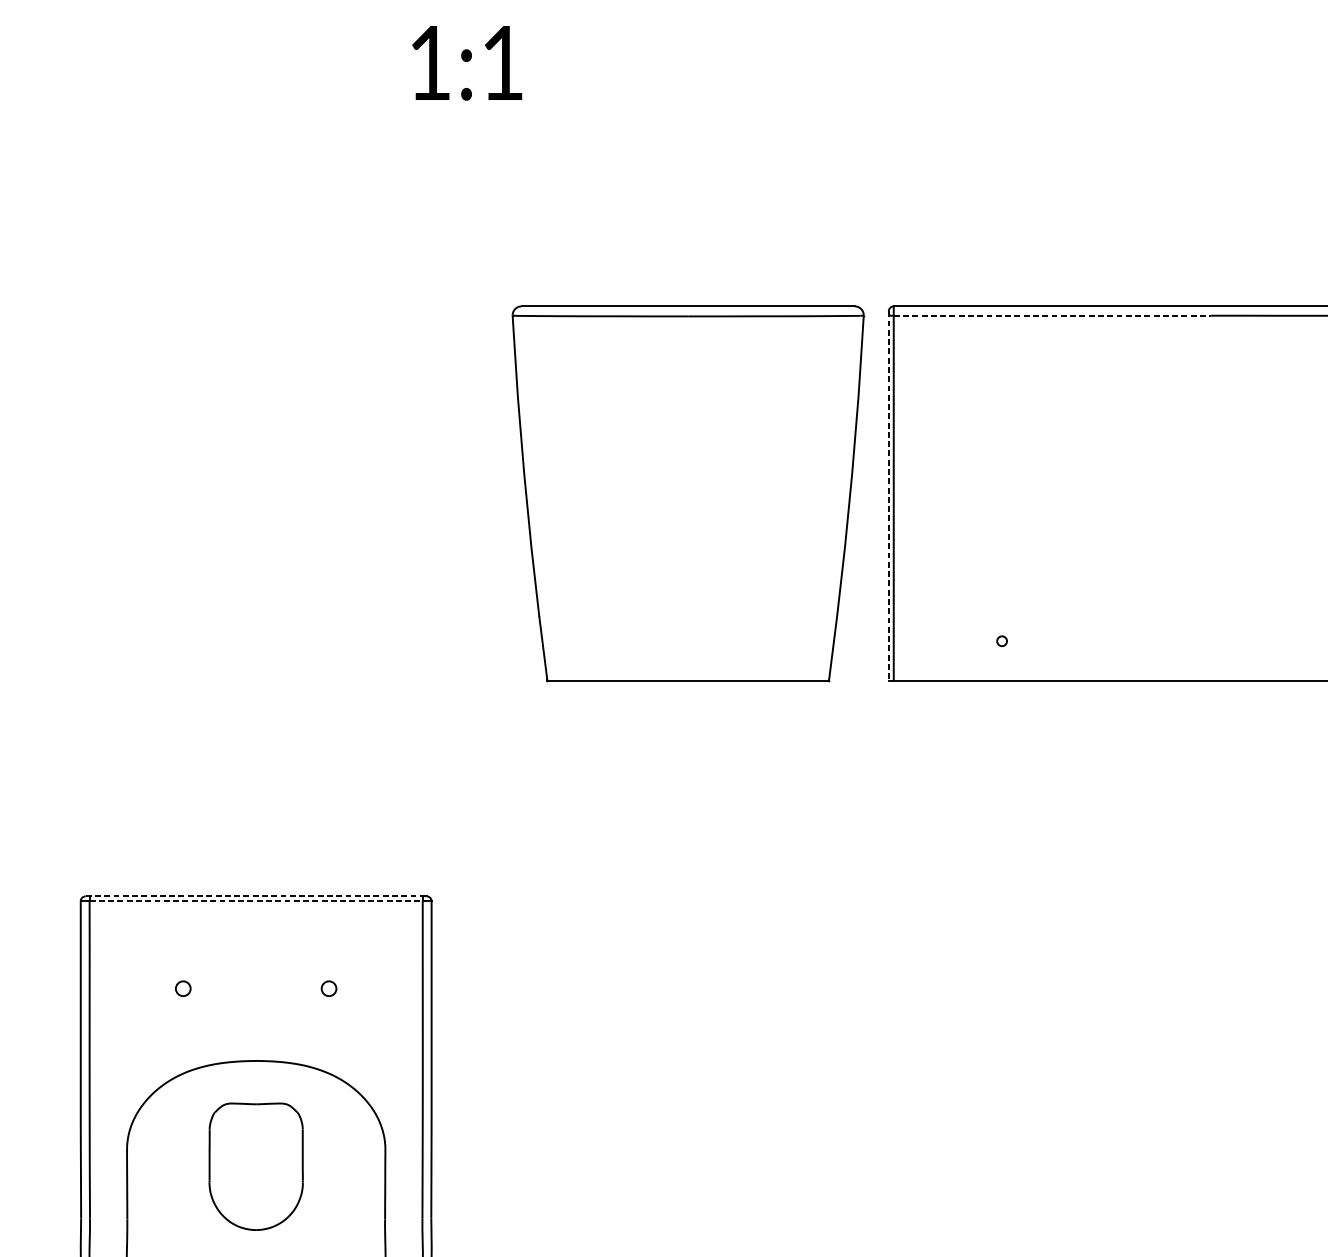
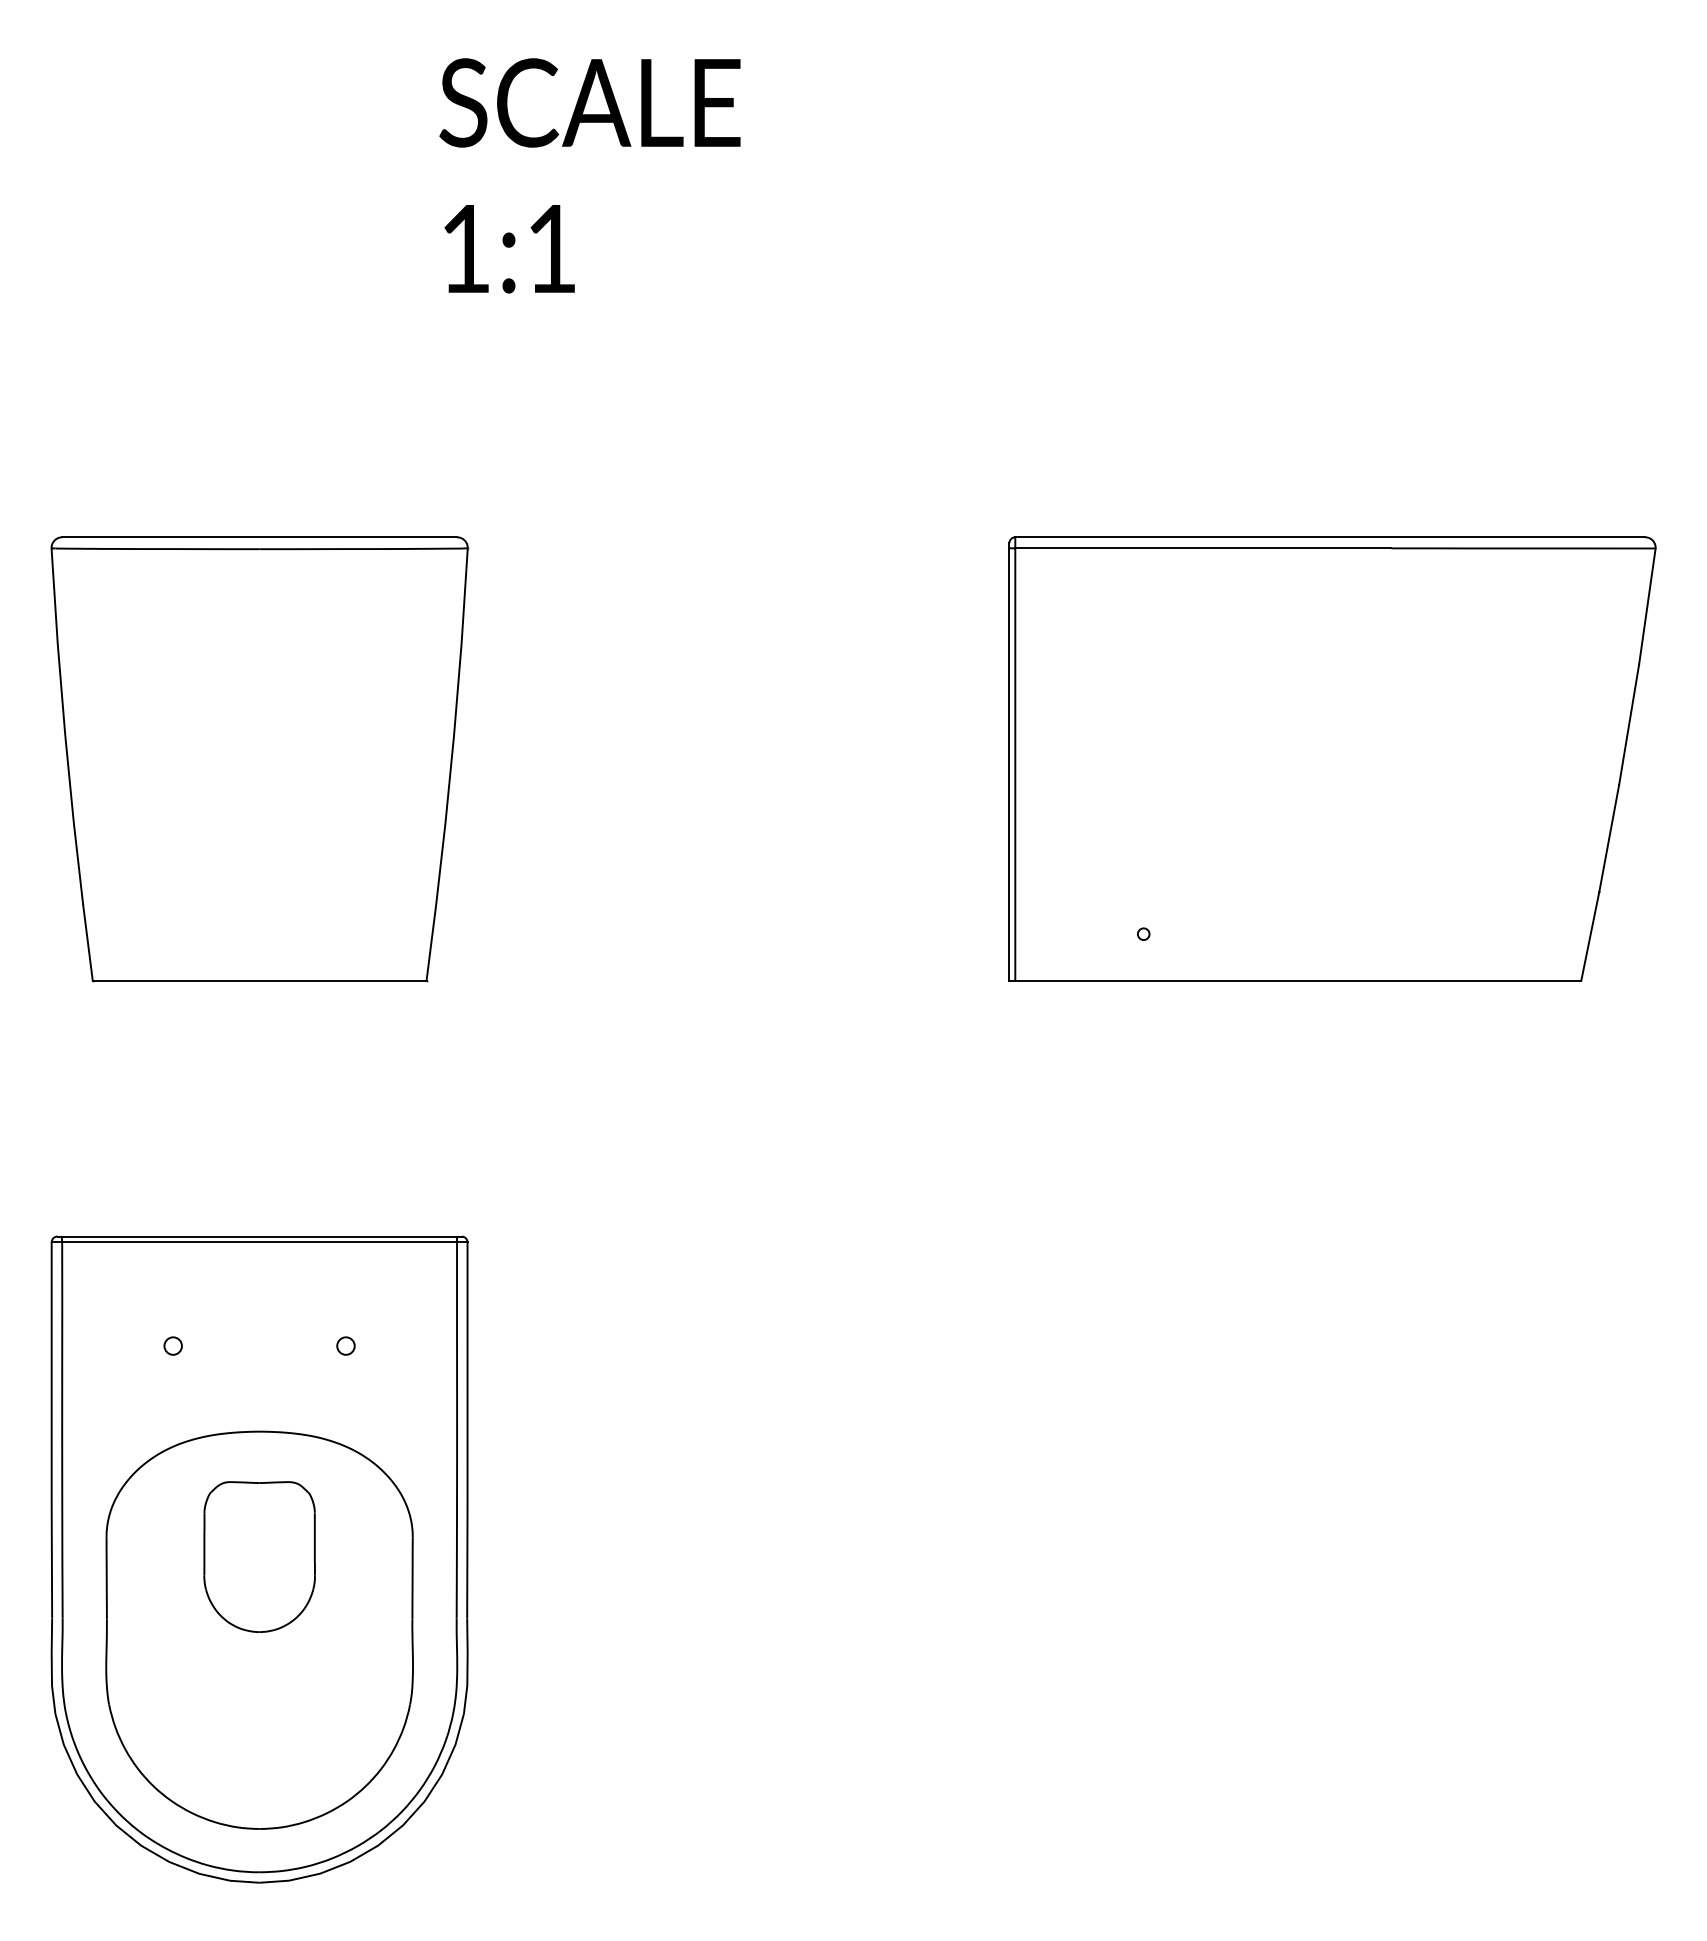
line: (1052, 315) -> (1203, 548), dashed -> solid
part: (688, 493) -> (259, 759), moved
line: (888, 495) -> (1009, 761), dashed -> solid
line: (255, 896) -> (258, 1236), dashed -> solid
line: (256, 901) -> (260, 1242), dashed -> solid

